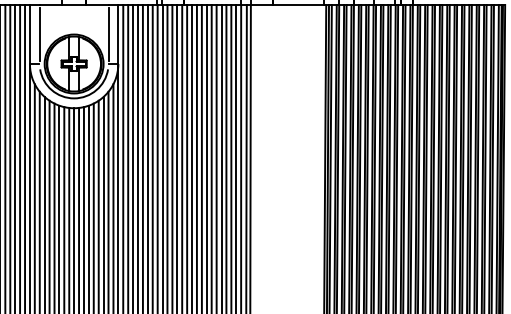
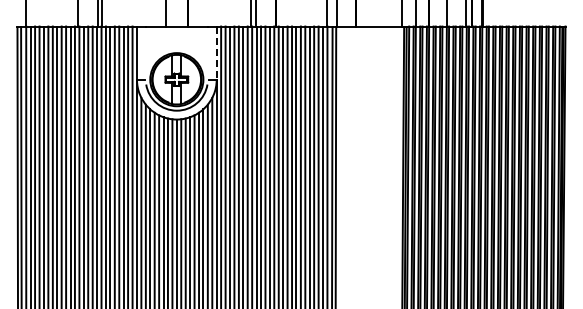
line: (39, 34) -> (145, 53), removed
line: (108, 34) -> (207, 53), removed
line: (118, 34) -> (216, 53), solid -> dashed

